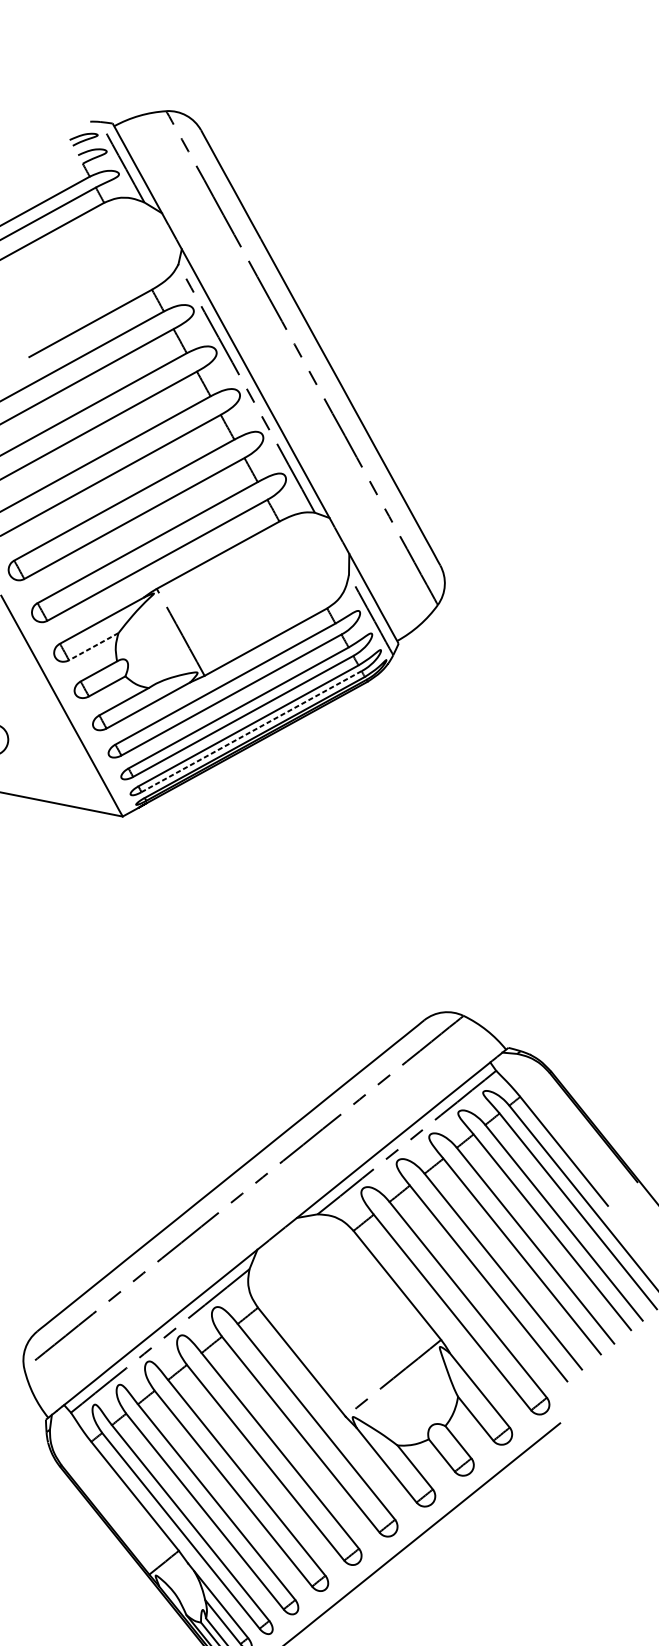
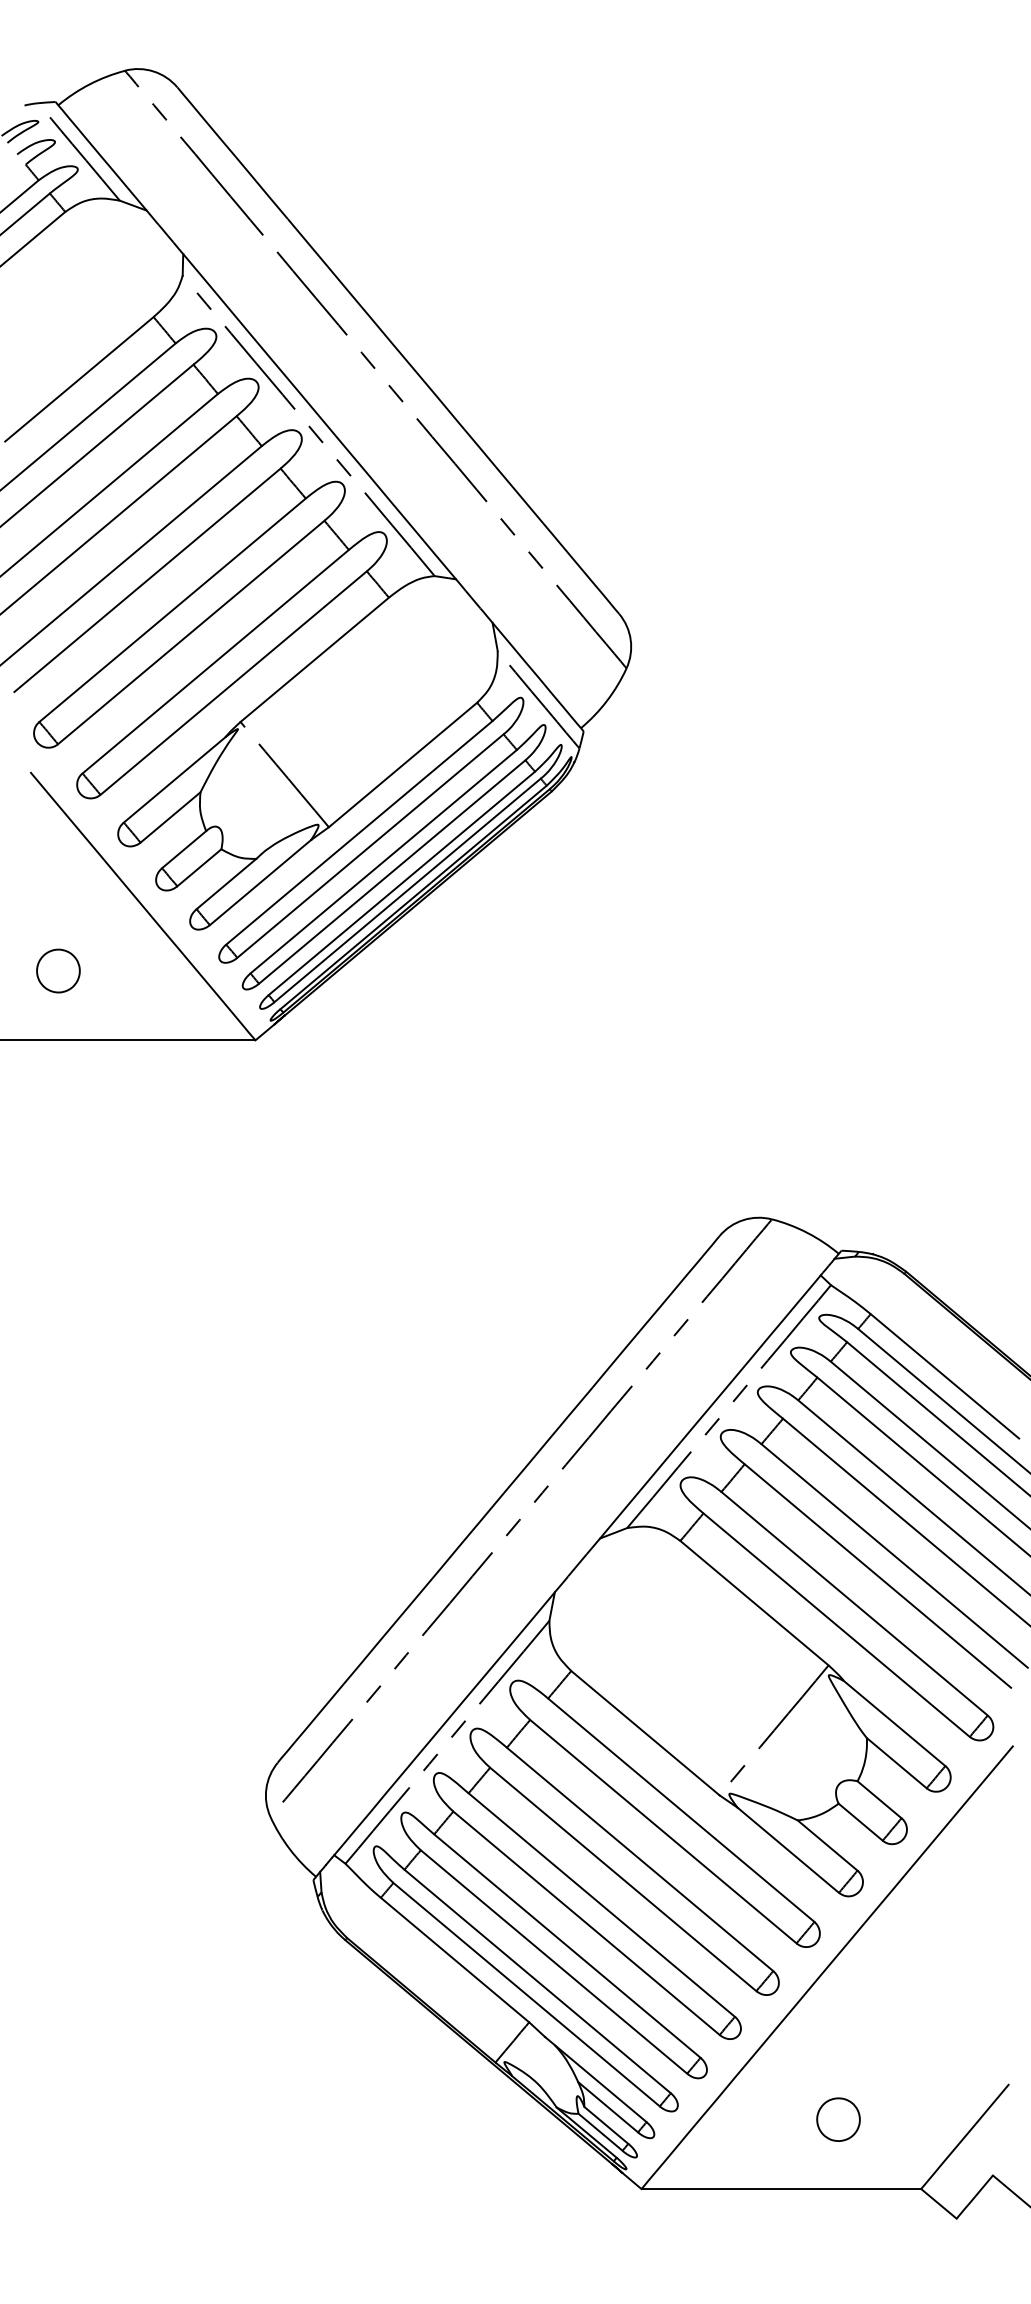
line: (93, 646) -> (170, 817), dashed -> solid
line: (251, 731) -> (407, 890), dashed -> solid

